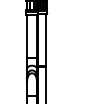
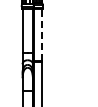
line: (46, 39) -> (42, 34), solid -> dashed

